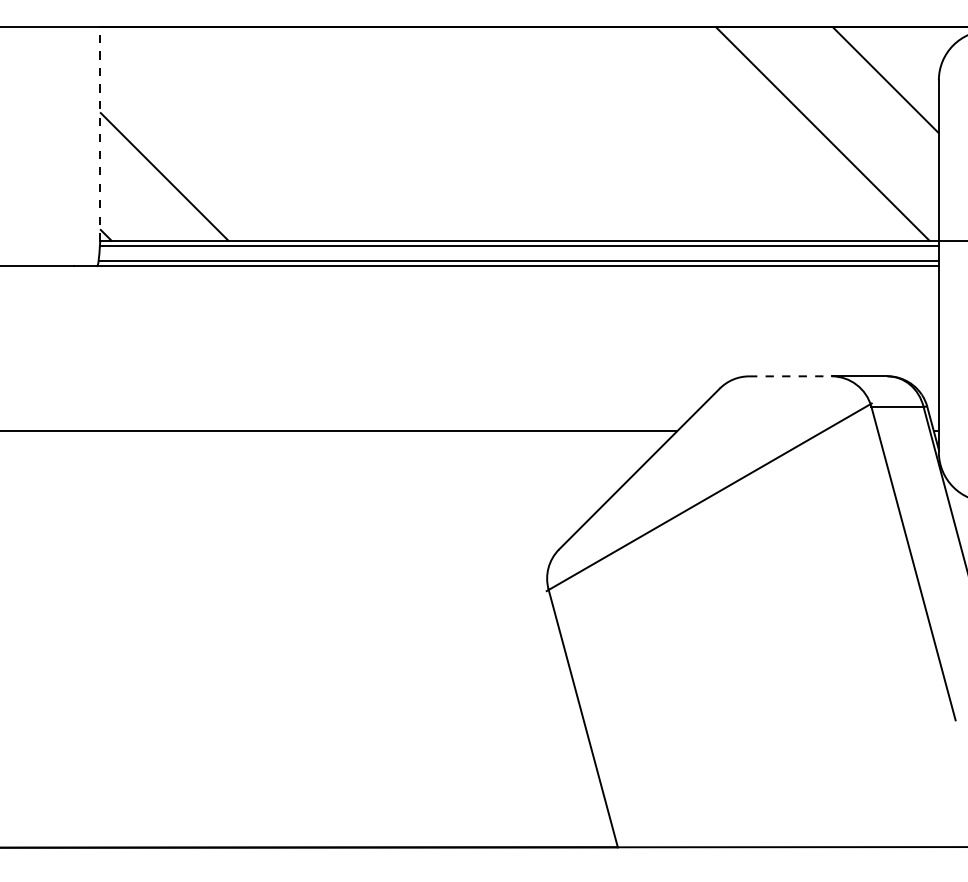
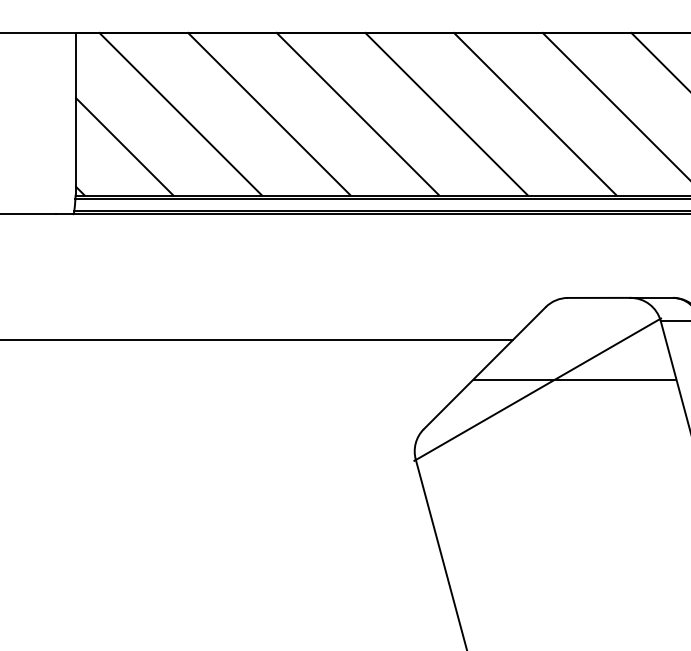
line: (100, 133) -> (75, 113), dashed -> solid
line: (238, 133) -> (180, 113), added
line: (355, 133) -> (269, 113), added
line: (472, 133) -> (358, 113), added
line: (588, 133) -> (446, 113), added
line: (705, 133) -> (534, 113), added
line: (790, 376) -> (599, 298), dashed -> solid
line: (757, 484) -> (574, 379), added

